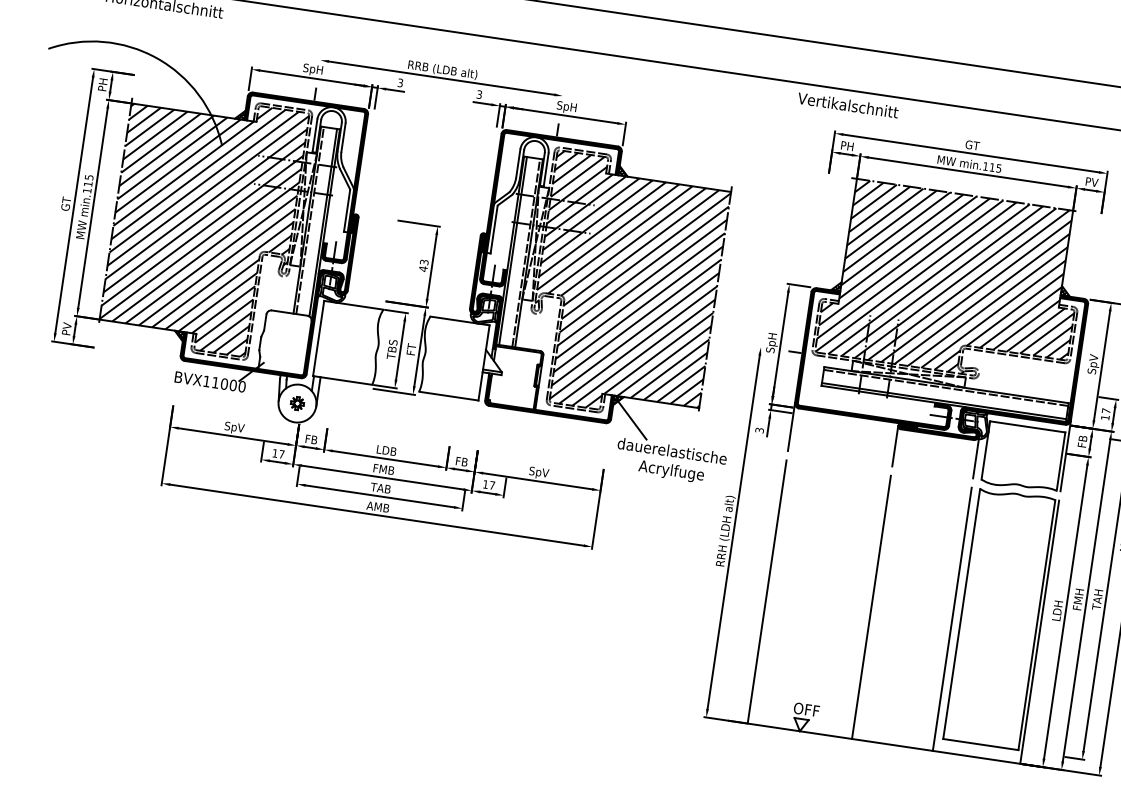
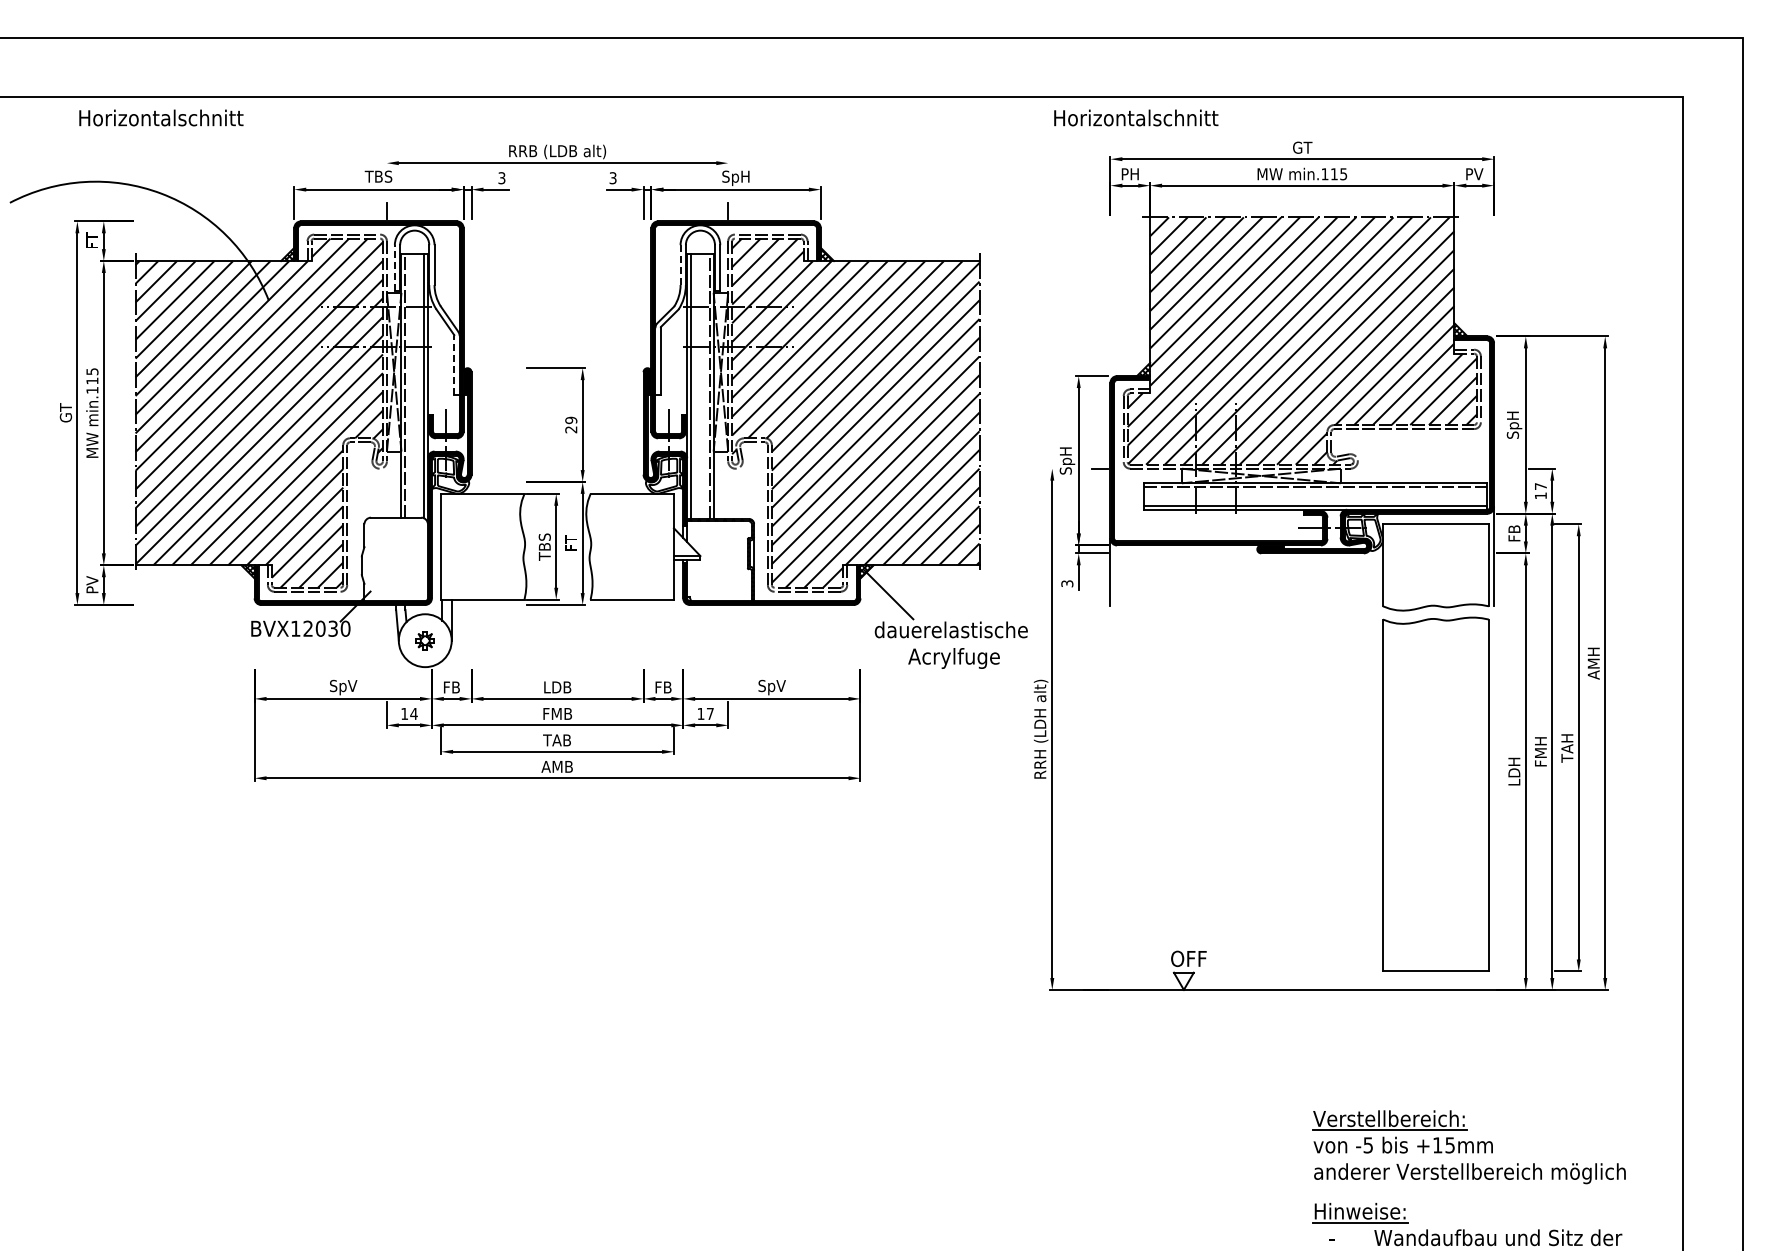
text: (312, 69) -> (378, 177), SpH -> TBS
text: (103, 84) -> (92, 240), PH -> FT
text: (857, 106) -> (1135, 117), Vertikalschnitt -> Horizontalschnitt
line: (314, 135) -> (394, 267), solid -> dashed
line: (518, 163) -> (680, 265), solid -> dashed
line: (347, 210) -> (454, 364), solid -> dashed
text: (424, 265) -> (571, 424), 43 -> 29
text: (1094, 364) -> (1514, 424), SpV -> SpH
text: (224, 383) -> (320, 628), BVX11000 -> BVX12030
line: (895, 445) -> (1257, 577), removed
text: (281, 454) -> (413, 713), 17 -> 14
line: (976, 457) -> (1371, 576), removed
line: (767, 591) -> (1110, 804), removed
line: (871, 607) -> (1257, 804), removed
line: (952, 619) -> (1371, 804), removed
line: (1039, 632) -> (1494, 804), removed

